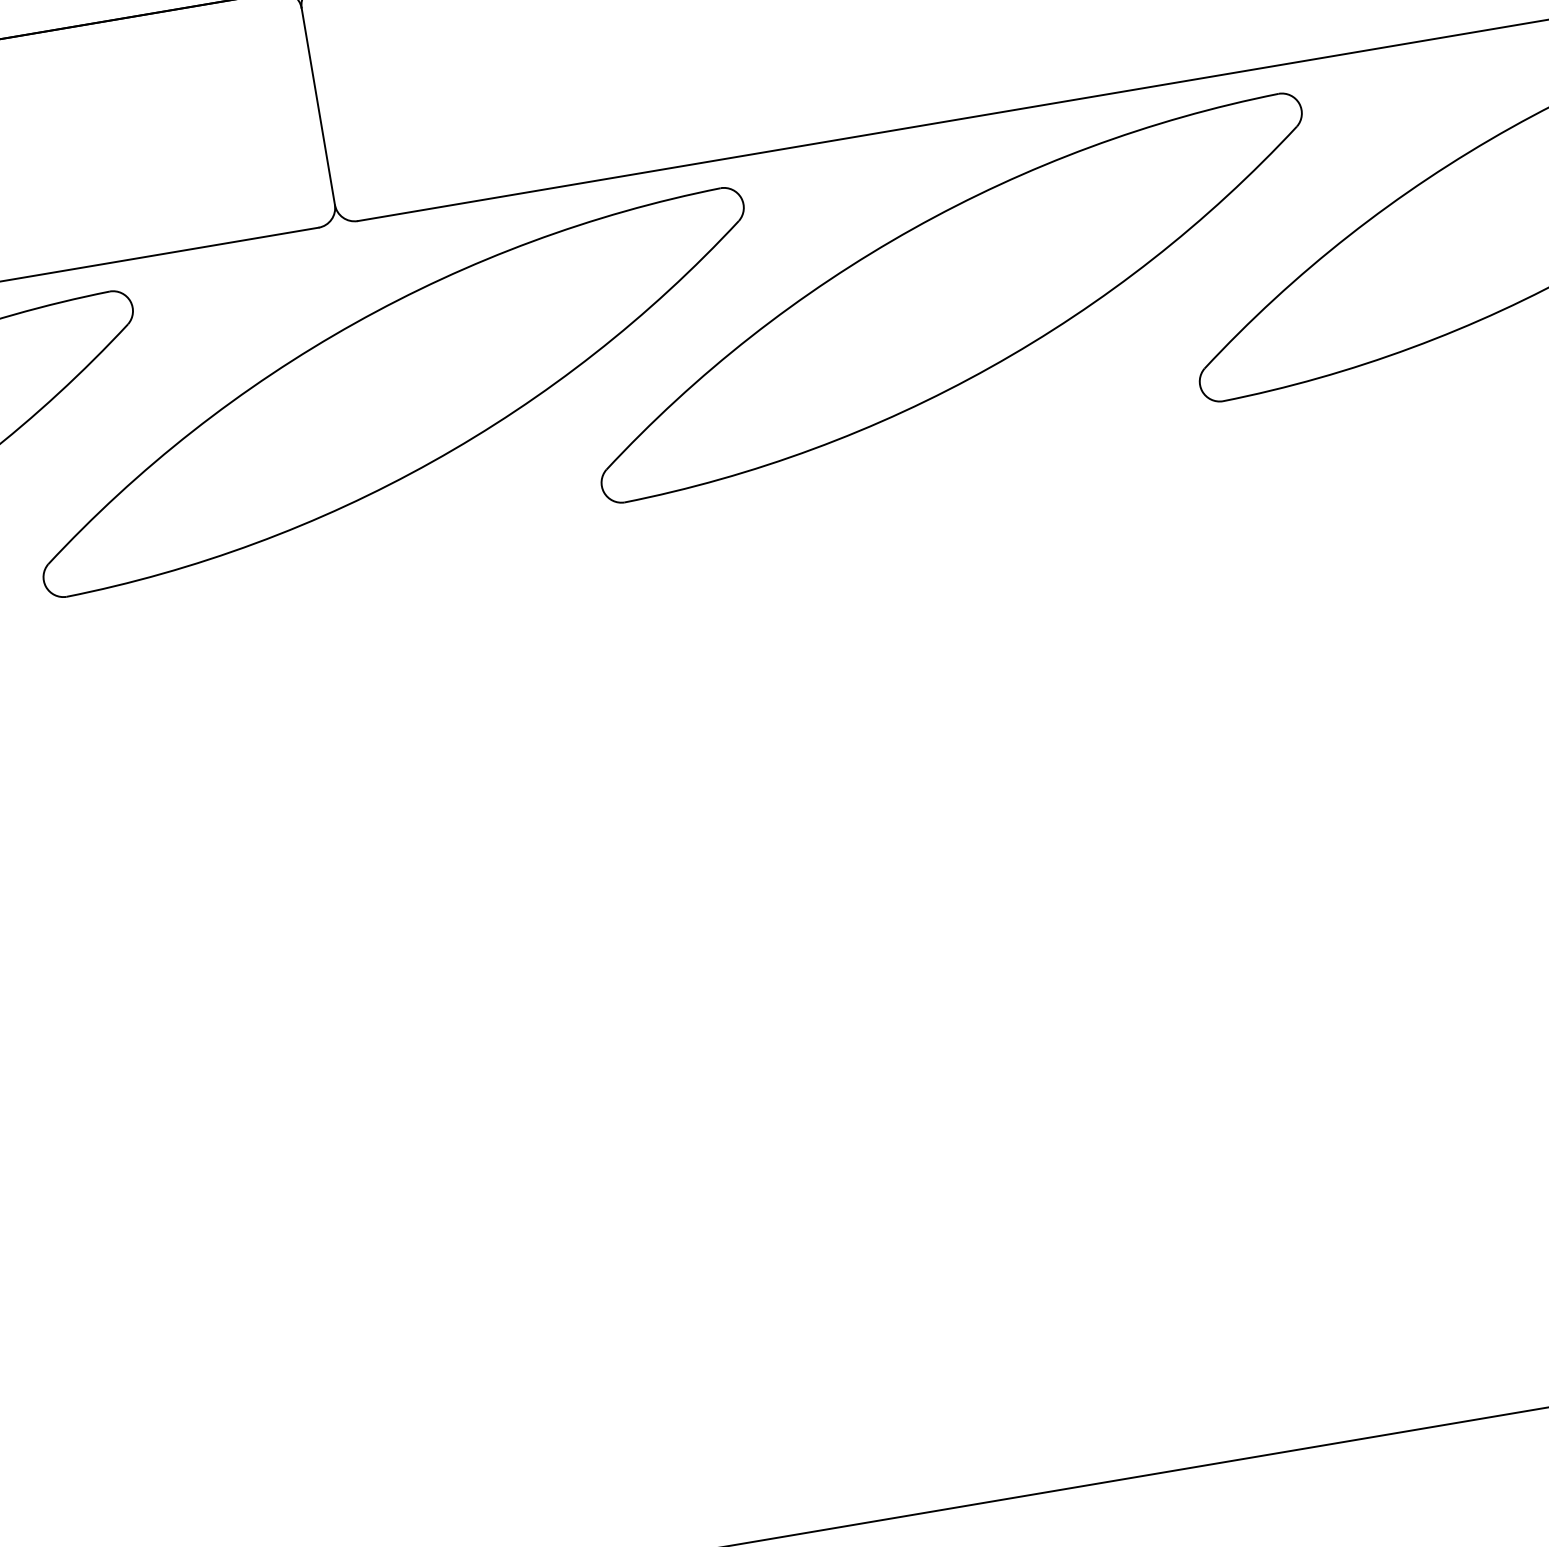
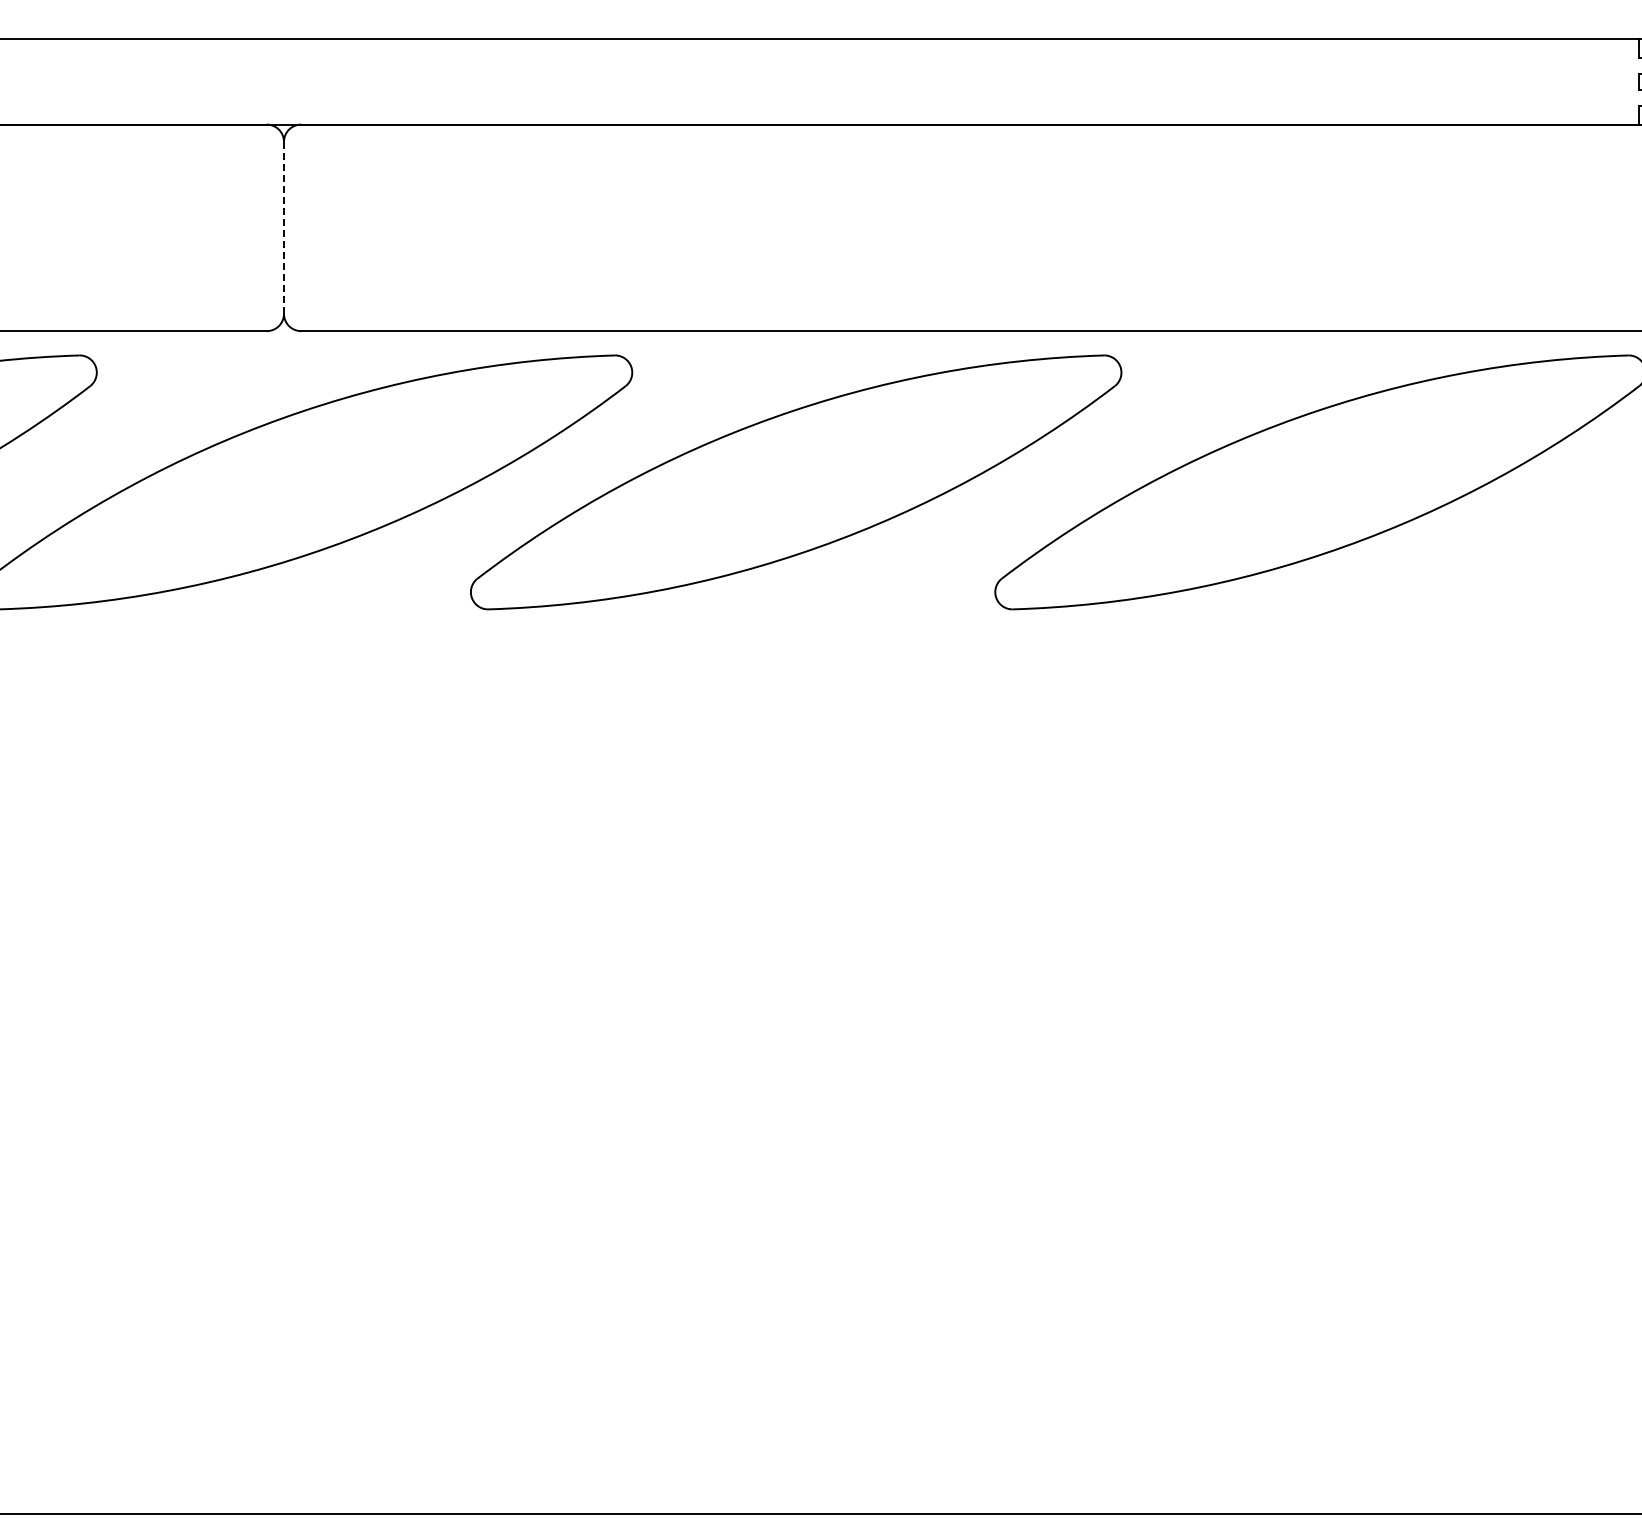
line: (319, 107) -> (284, 228), solid -> dashed

